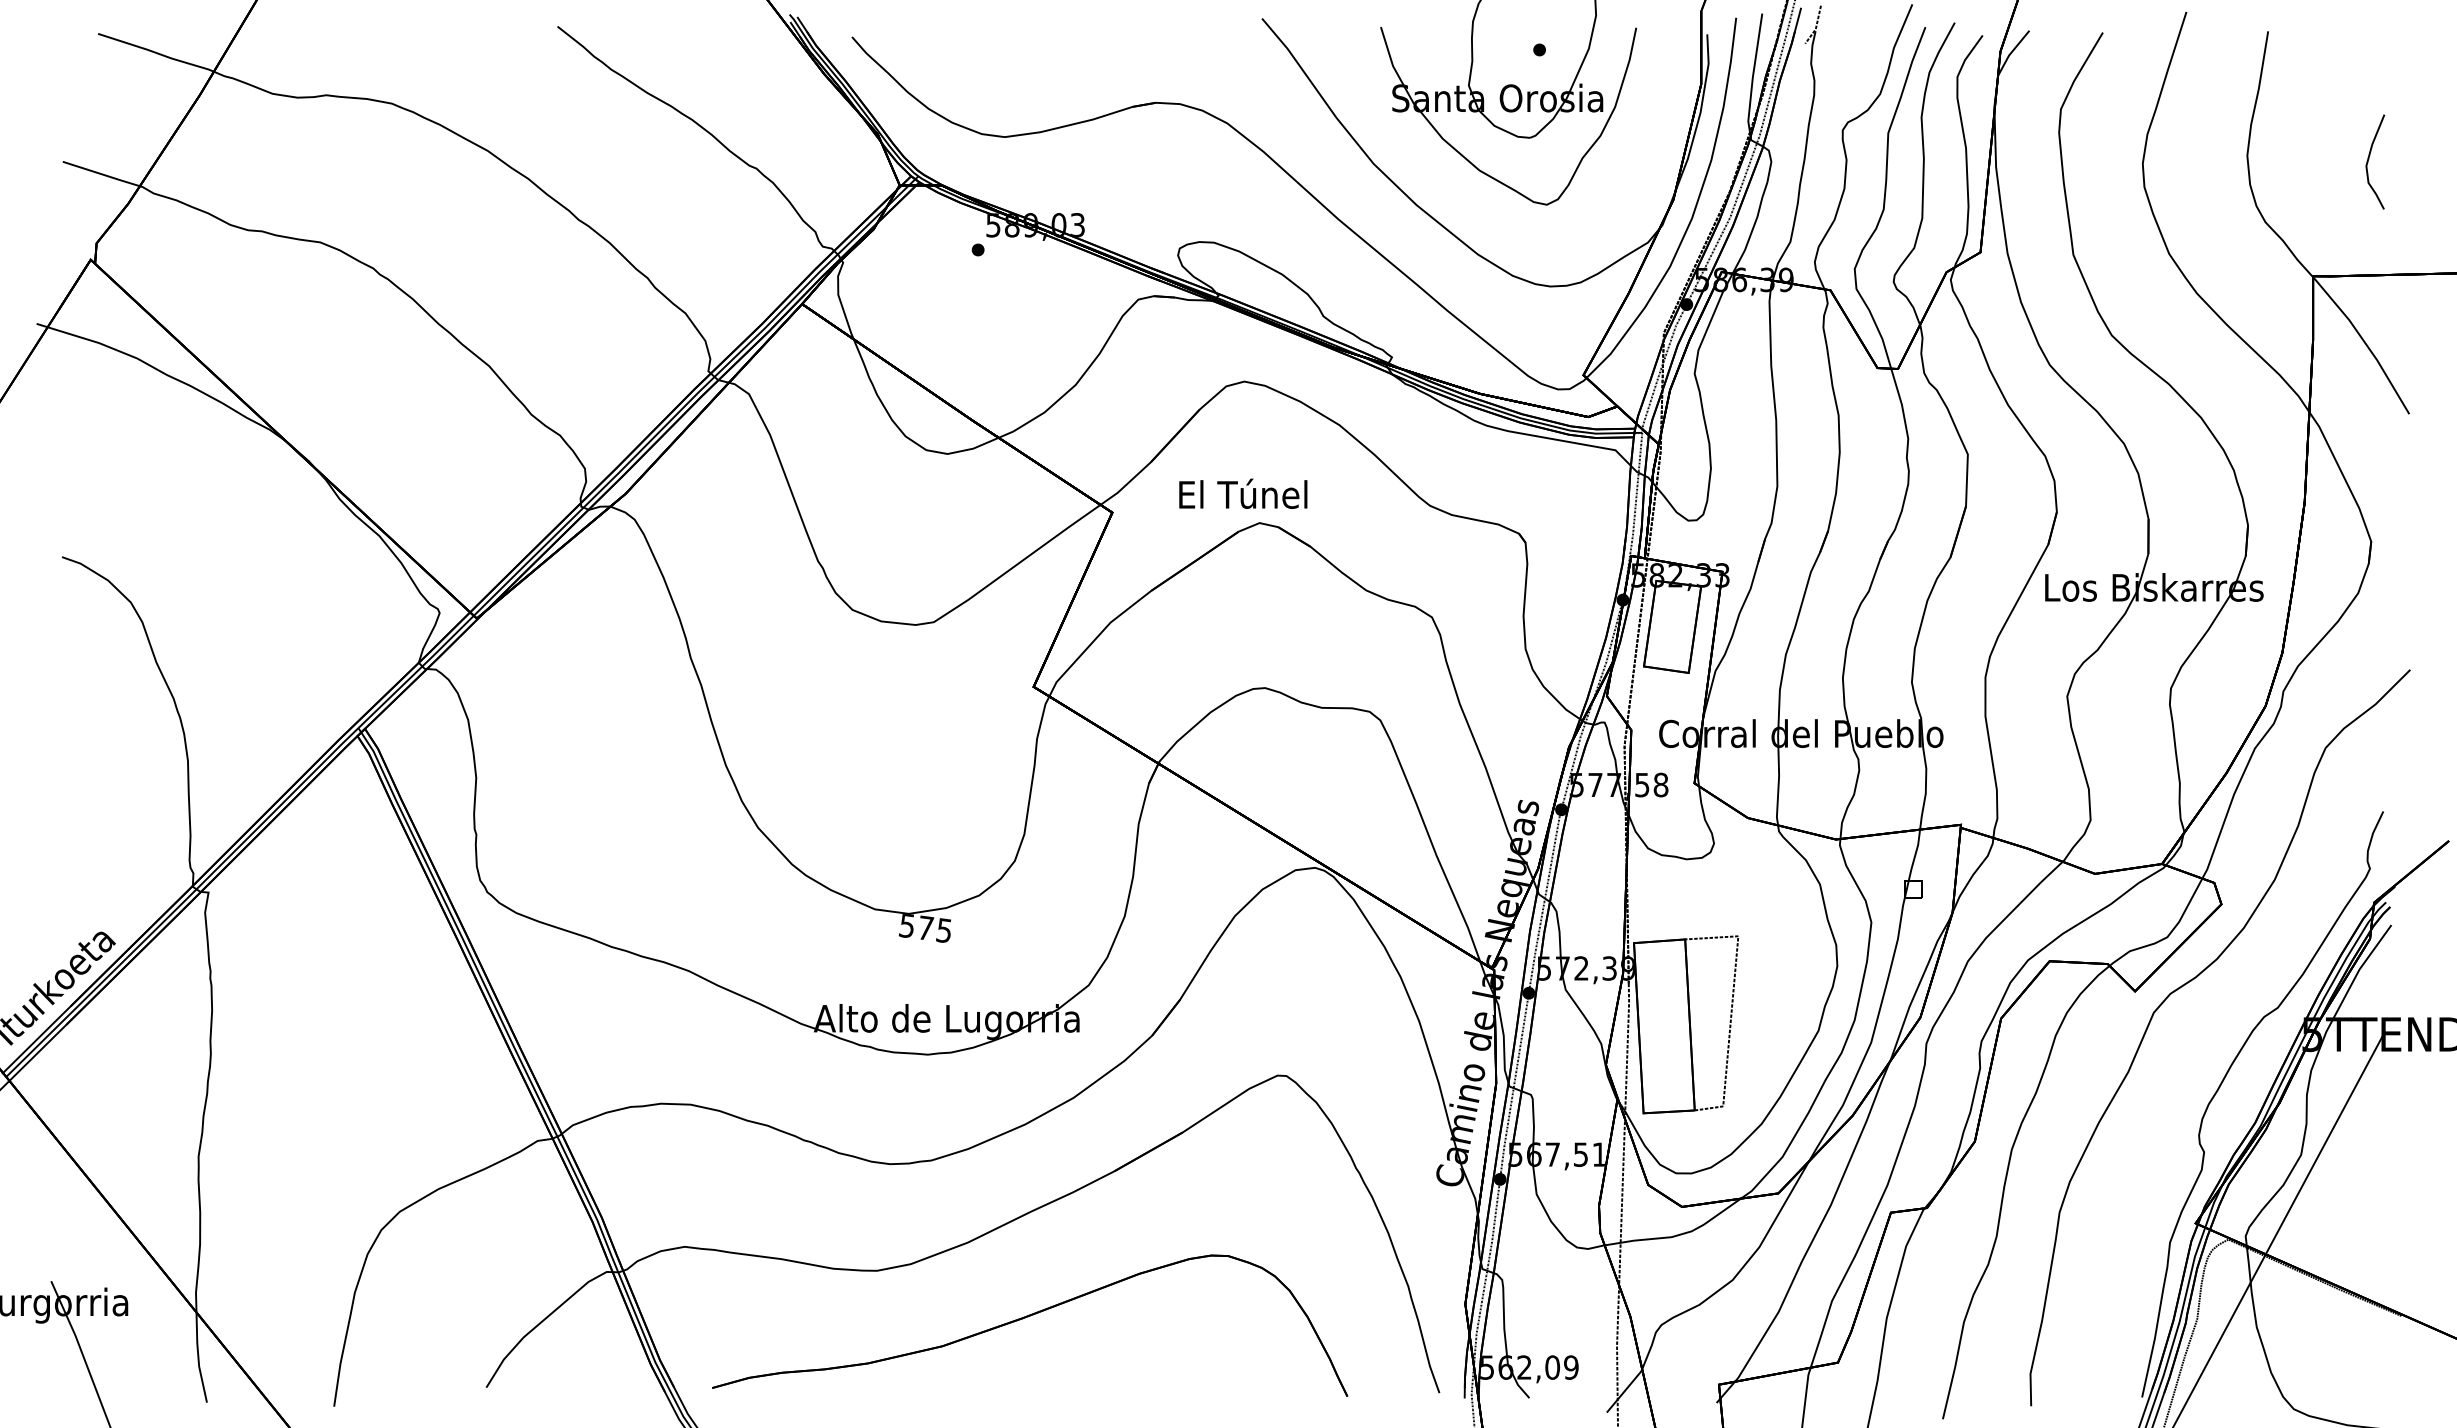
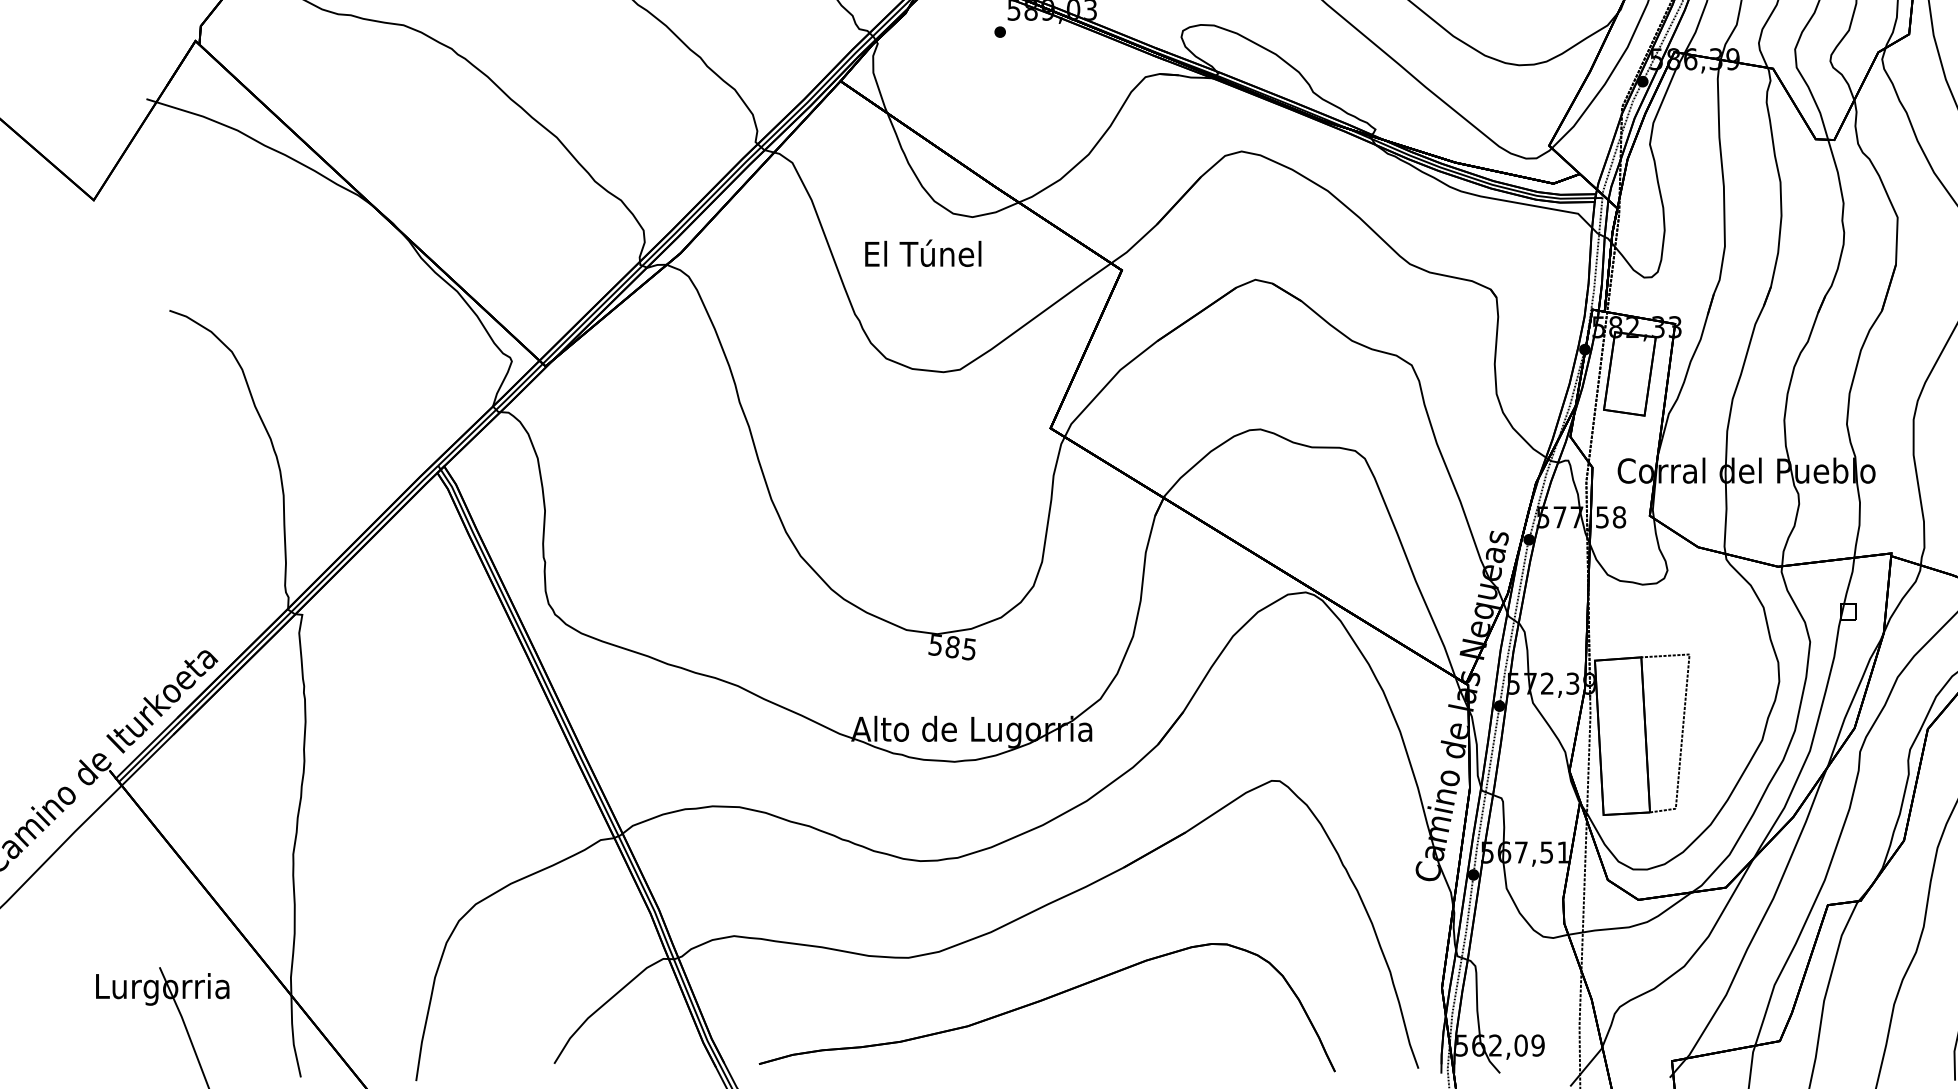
text: (1243, 493) -> (923, 252), moved
text: (925, 927) -> (952, 646), 575 -> 585

